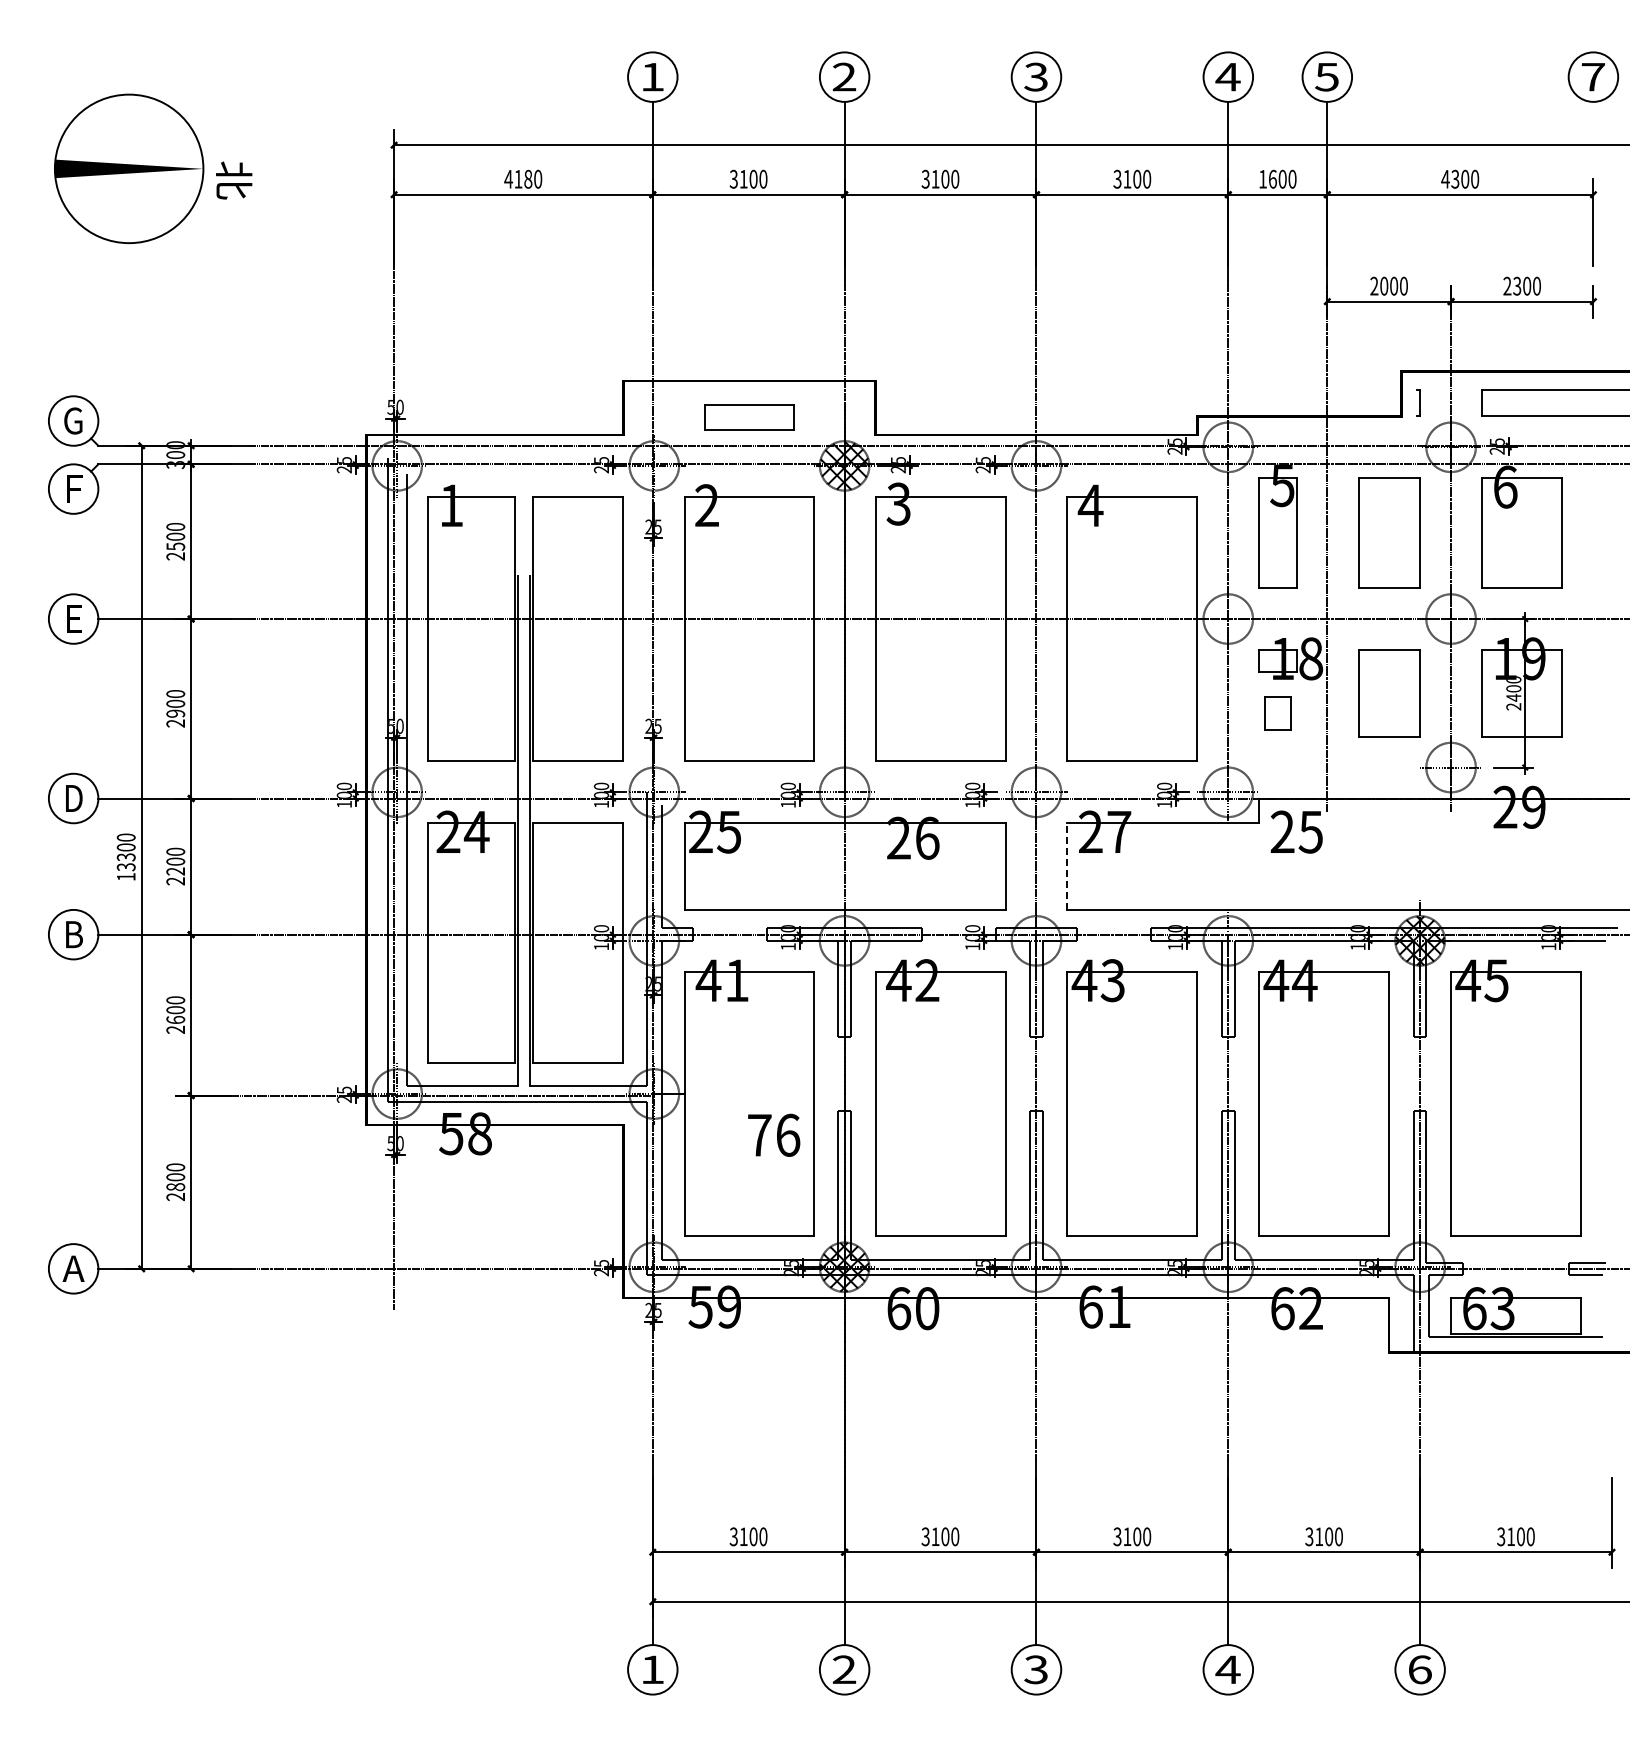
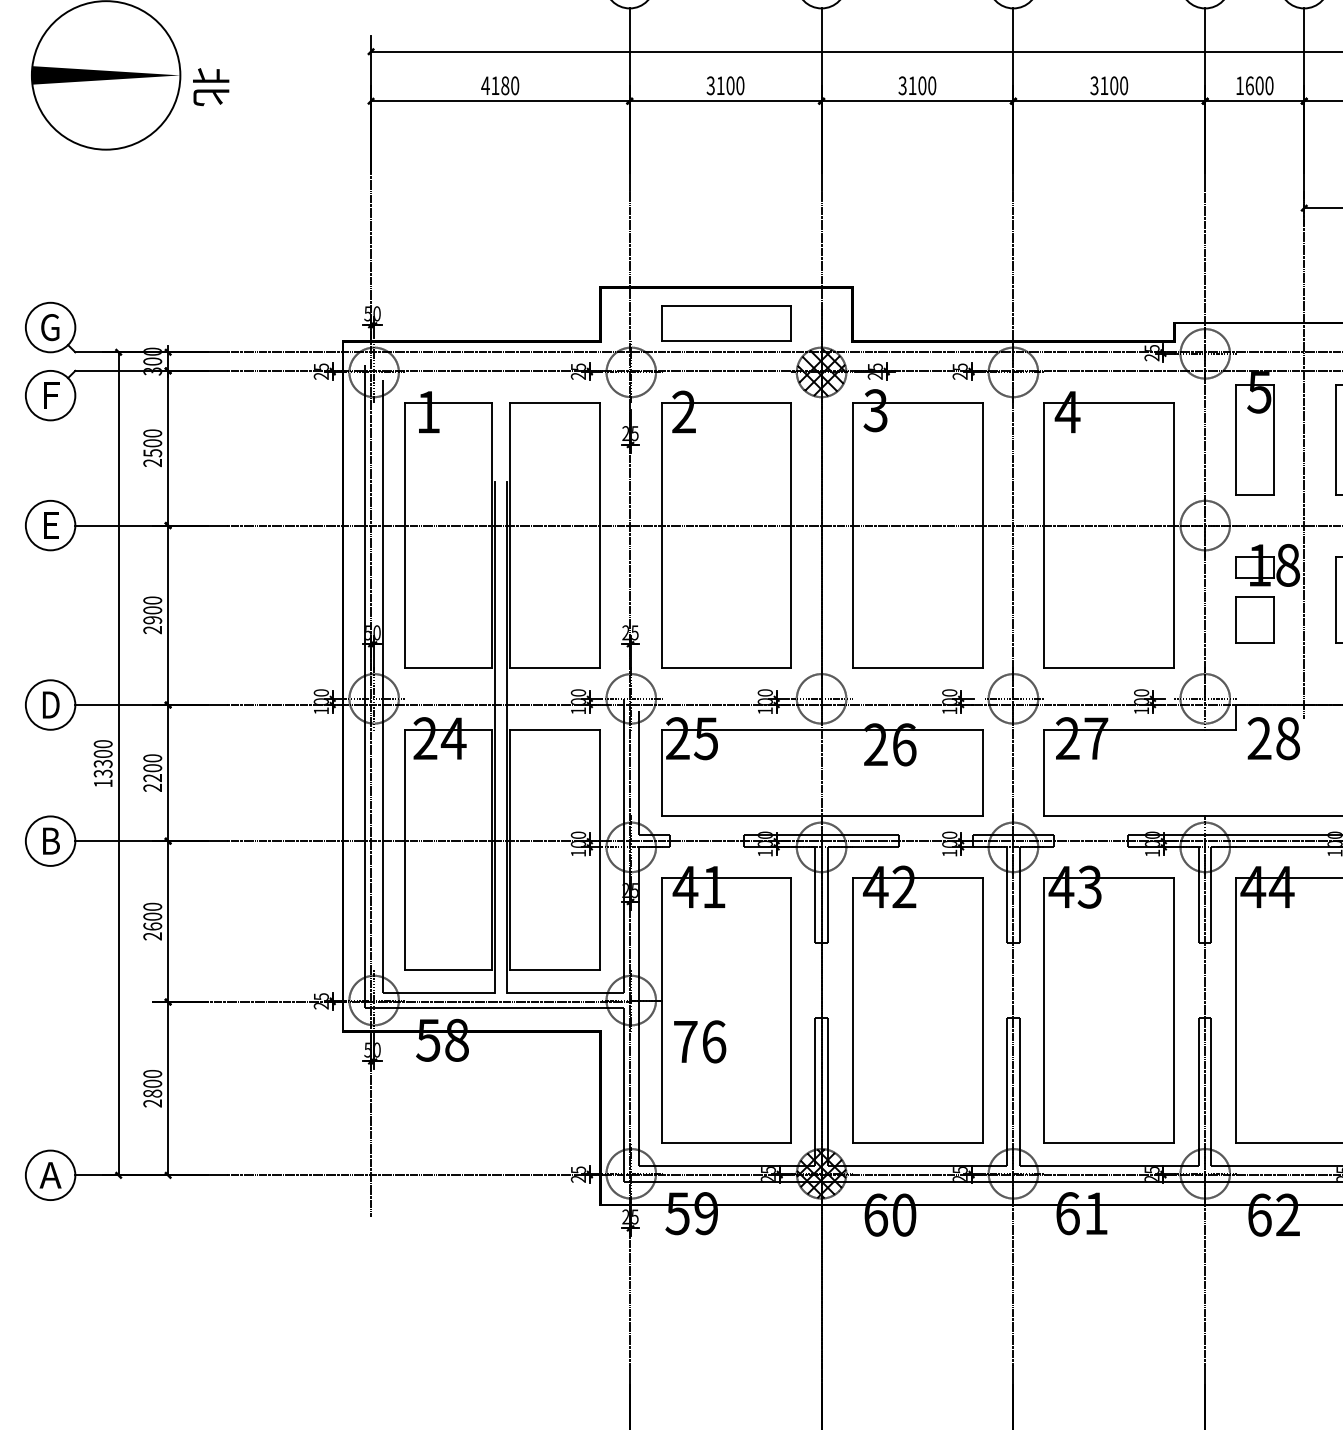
part: (749, 416) -> (726, 323), size x1.43
part: (1277, 713) -> (1254, 620), size x1.43
text: (1310, 831) -> (1287, 738), 25 -> 28
line: (1067, 866) -> (1044, 773), dashed -> solid
text: (774, 1134) -> (700, 1041), moved

